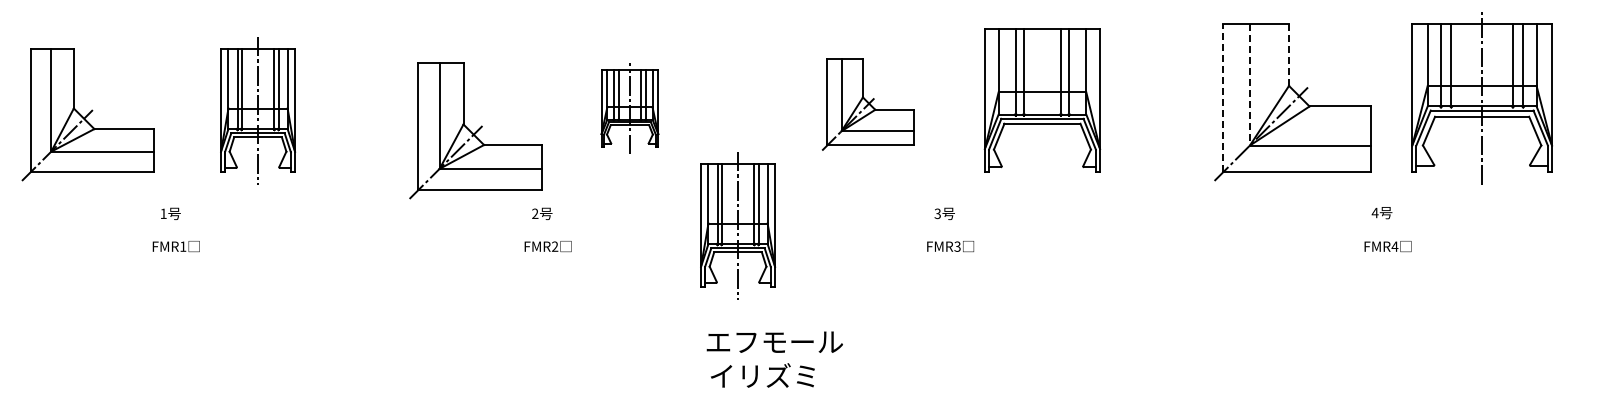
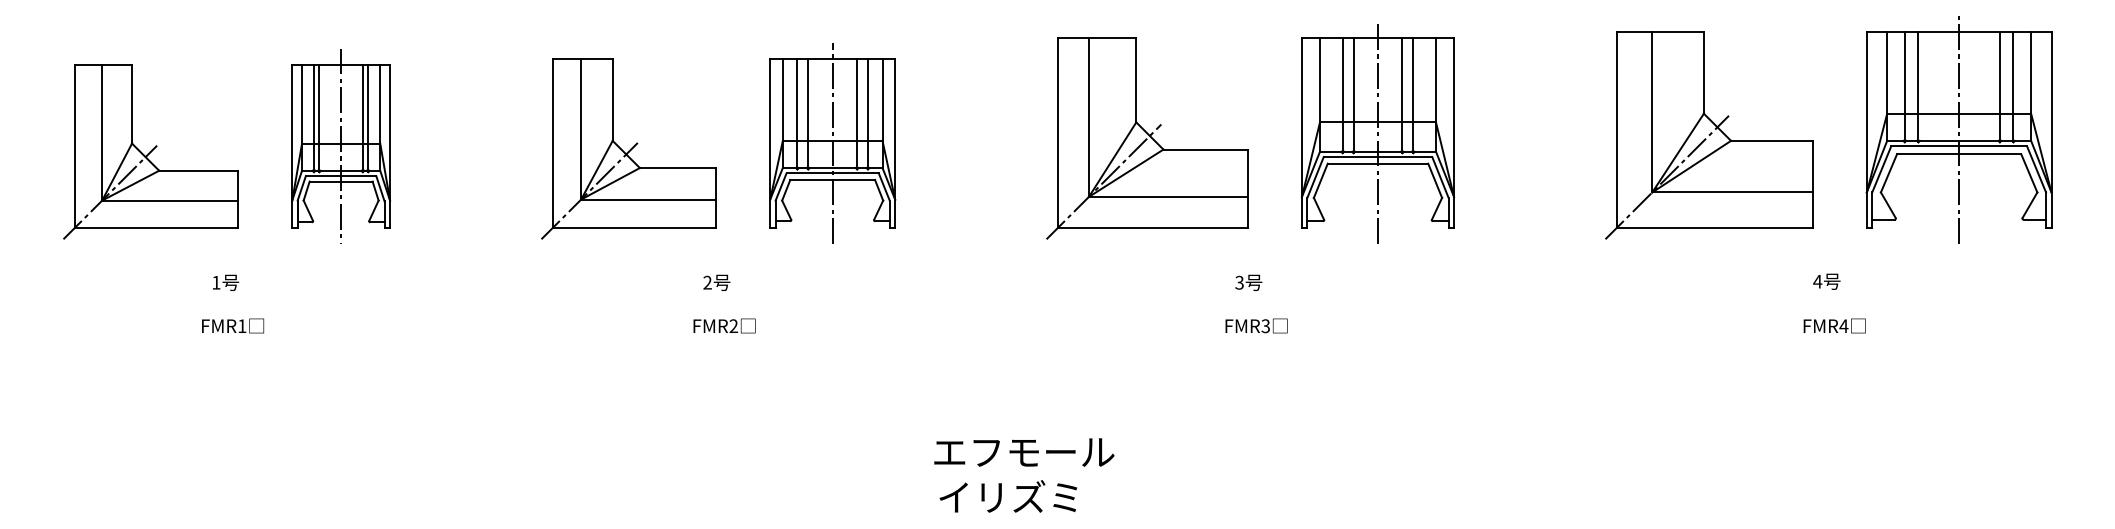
line: (1289, 55) -> (1704, 73), dashed -> solid
line: (1249, 84) -> (1651, 111), dashed -> solid
line: (1223, 98) -> (1617, 130), dashed -> solid
line: (1042, 100) -> (1378, 132), added
part: (867, 104) -> (1146, 138), size x1.67
part: (629, 108) -> (832, 143), size x1.67
part: (87, 114) -> (150, 151), moved
part: (475, 130) -> (628, 148), moved
part: (737, 225) -> (974, 298), removed

